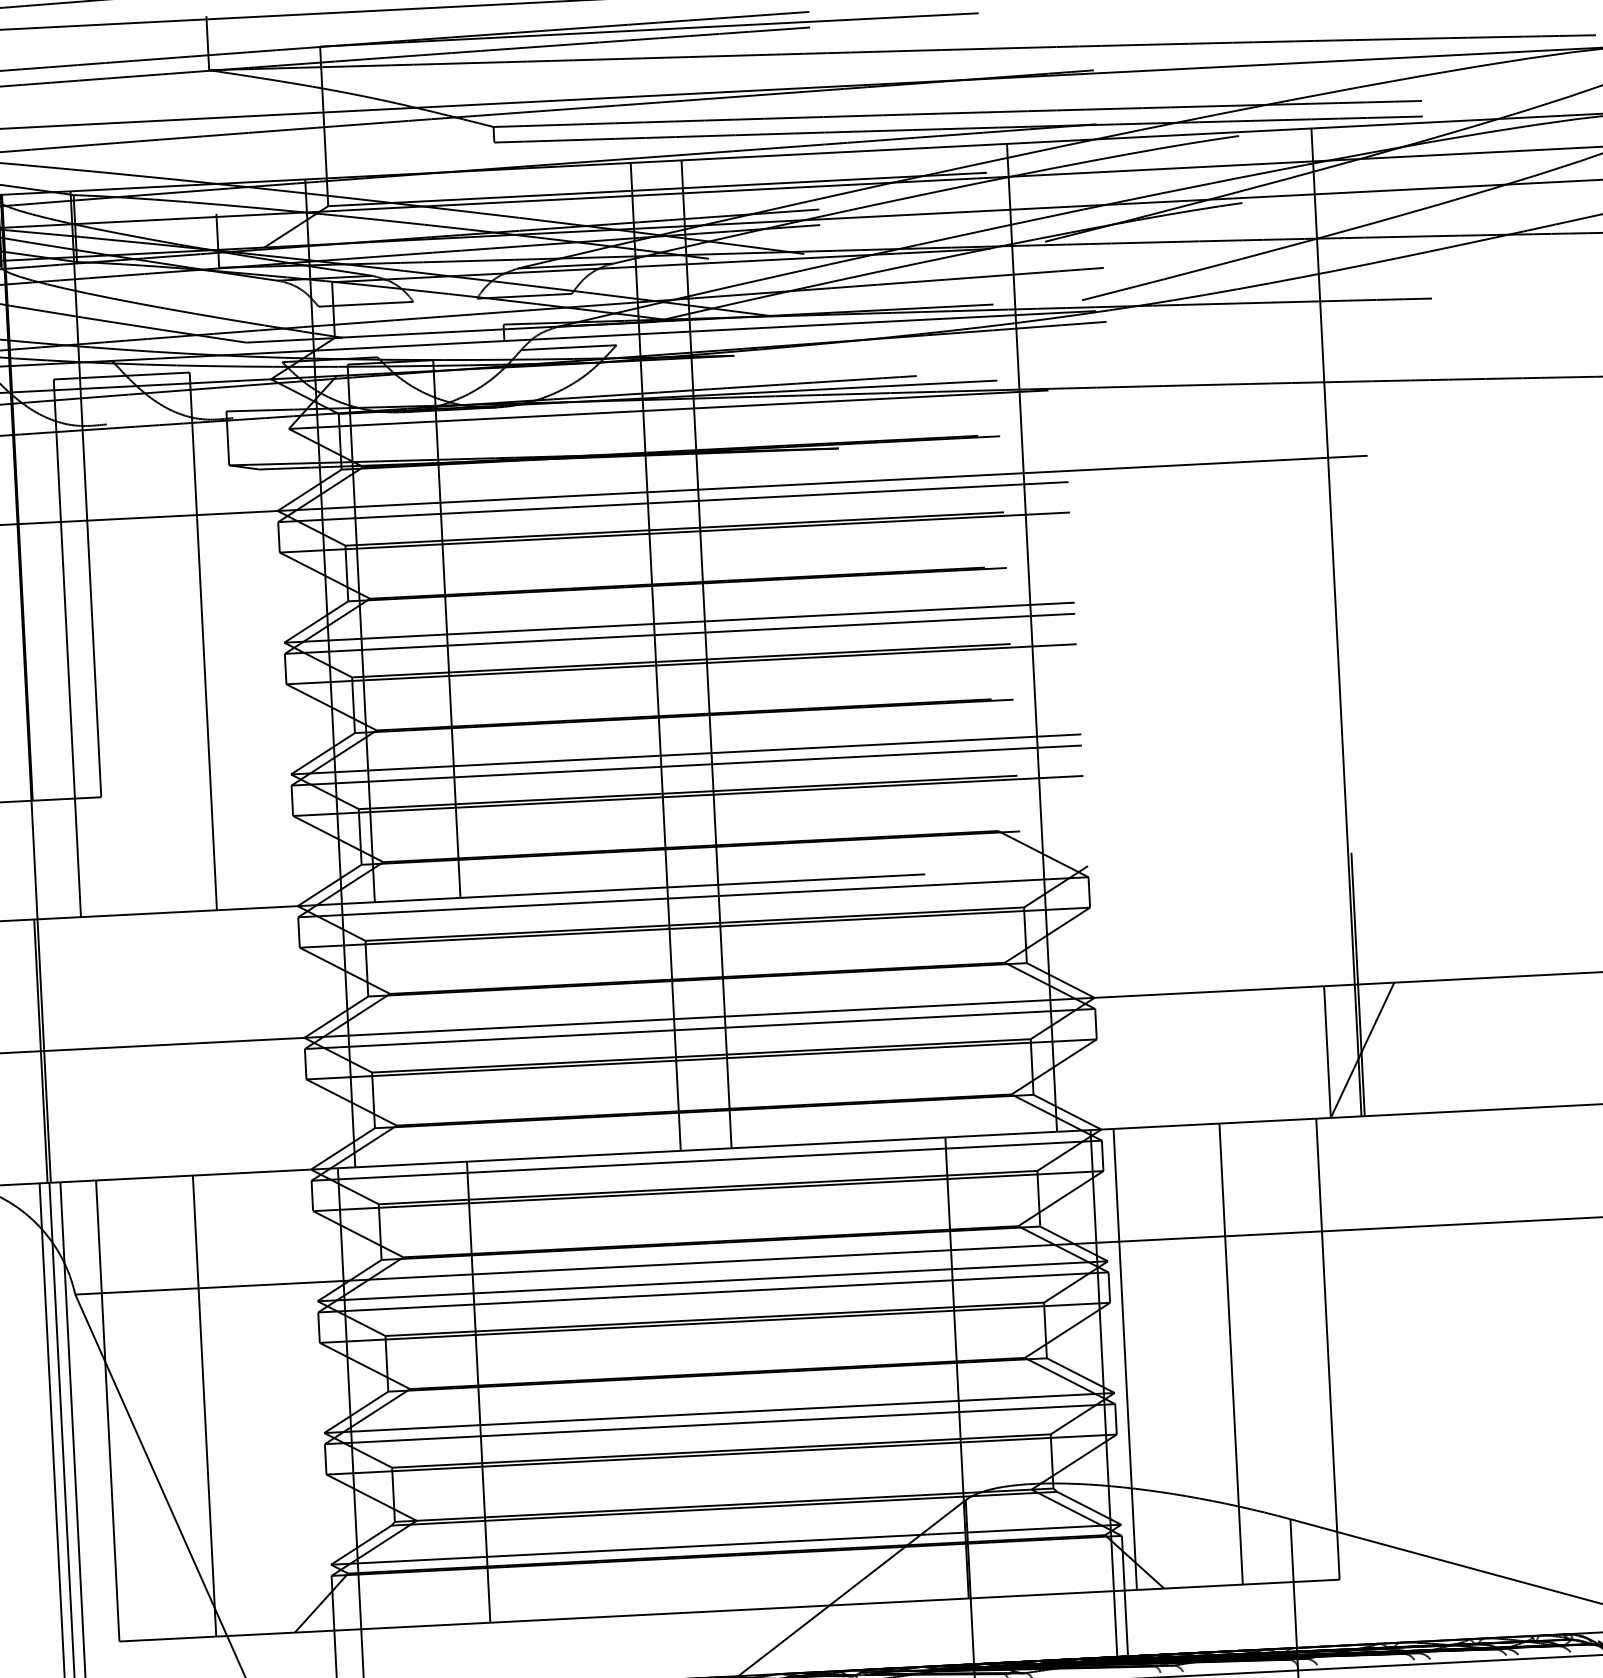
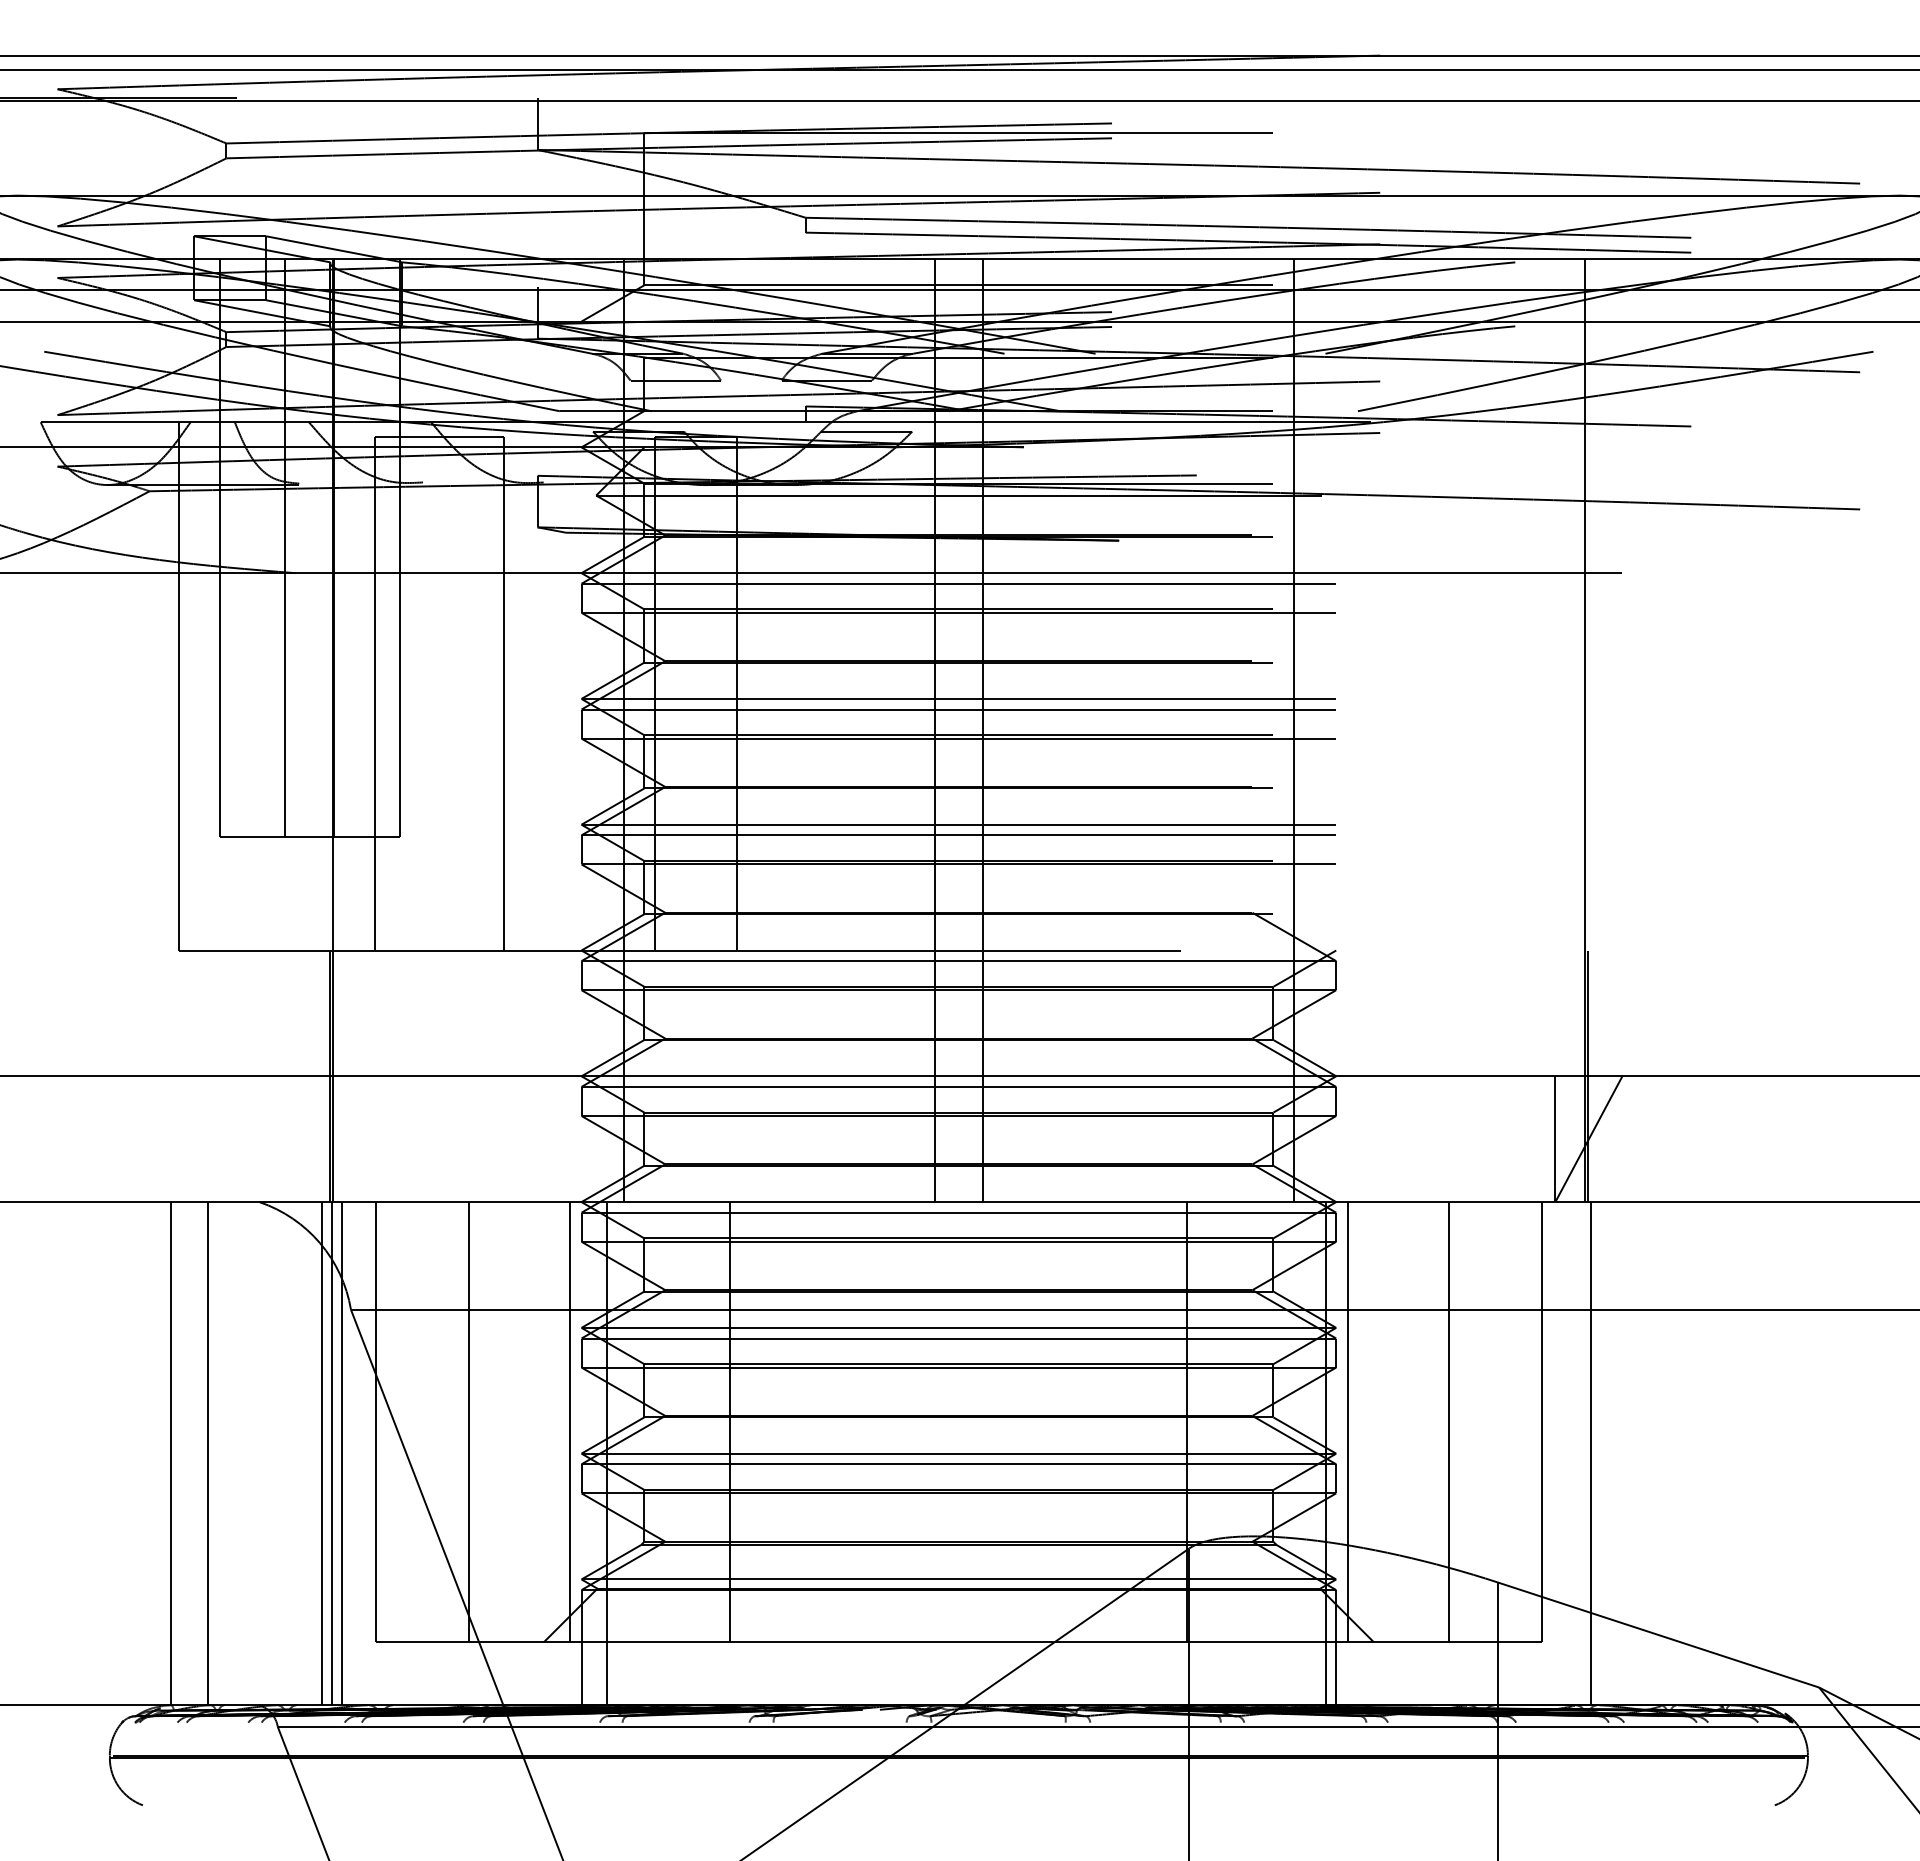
line: (1381, 1379) -> (1591, 1453), added
line: (310, 1401) -> (569, 1422), added

